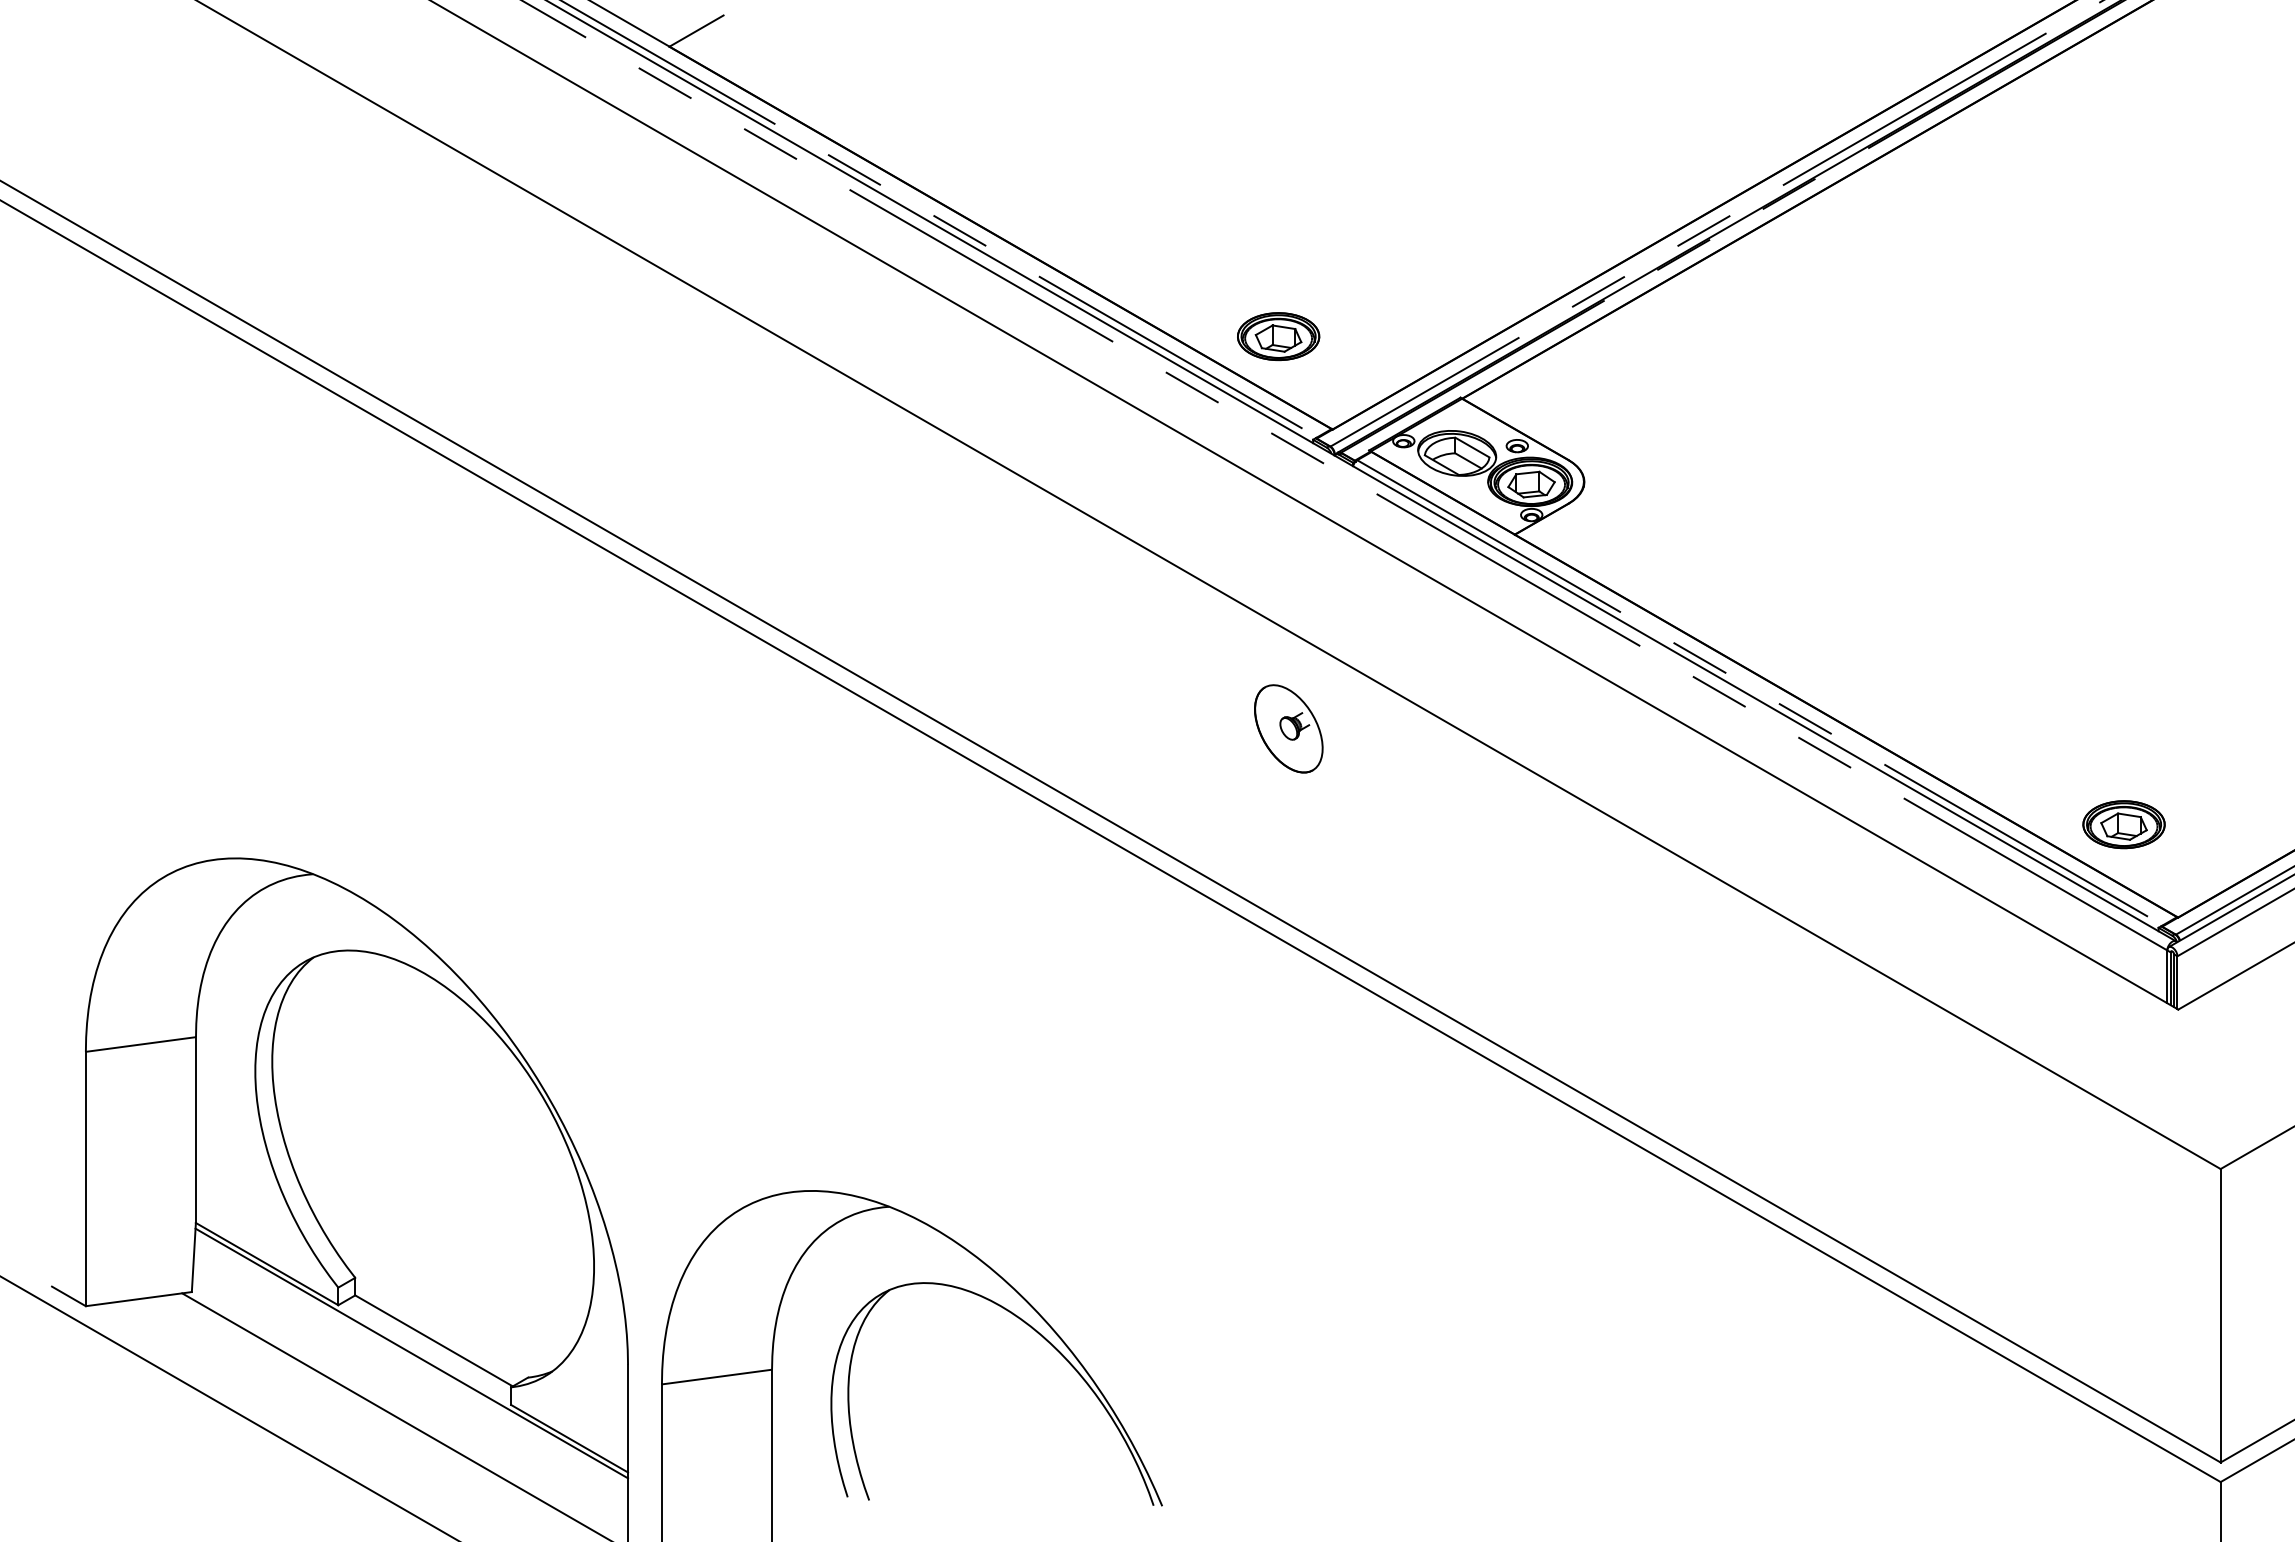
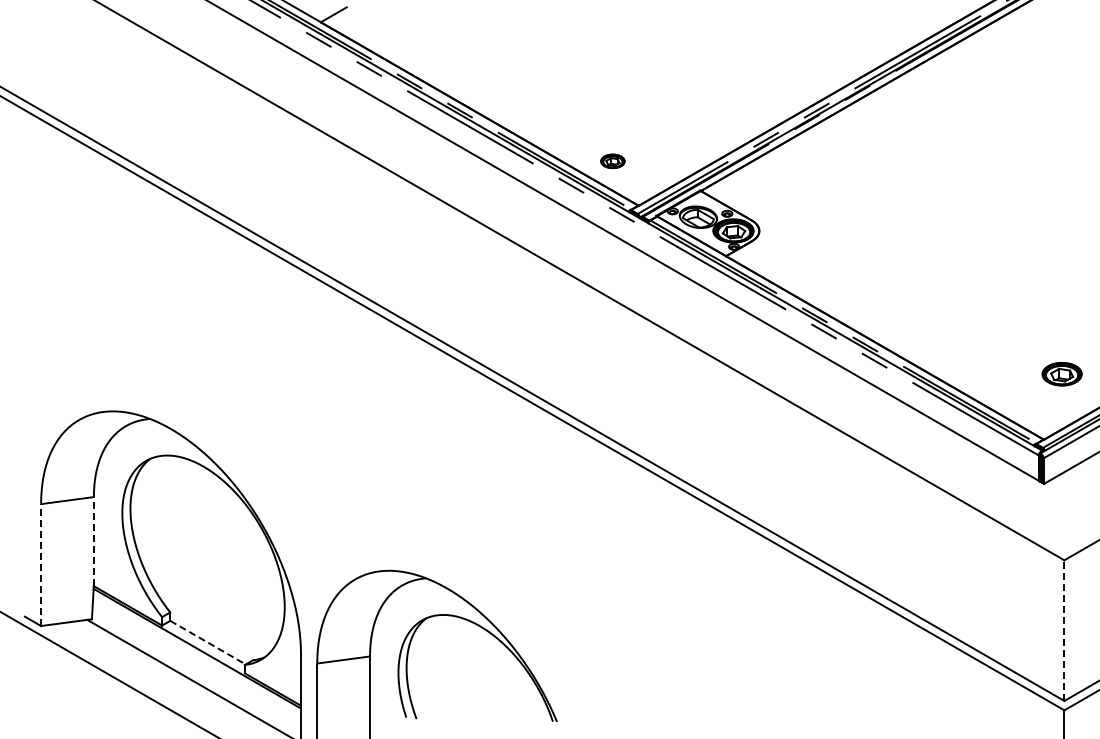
part: (1277, 337) -> (612, 161), size x0.6
part: (1288, 729) -> (617, 349), removed
part: (2122, 825) -> (1061, 374), moved
line: (195, 1129) -> (93, 541), solid -> dashed
line: (86, 1179) -> (41, 565), solid -> dashed
line: (2220, 1315) -> (1064, 630), solid -> dashed
line: (435, 1340) -> (208, 642), solid -> dashed

